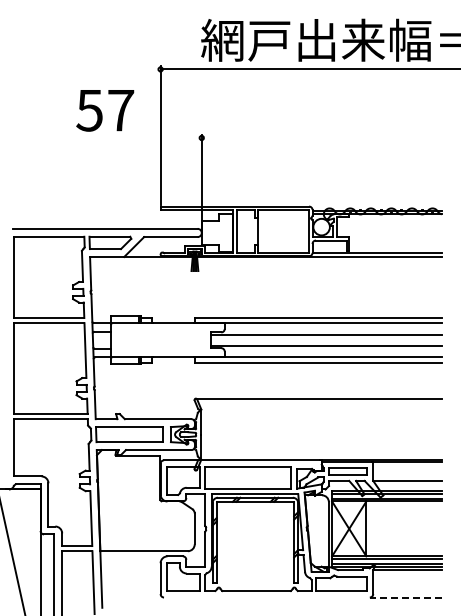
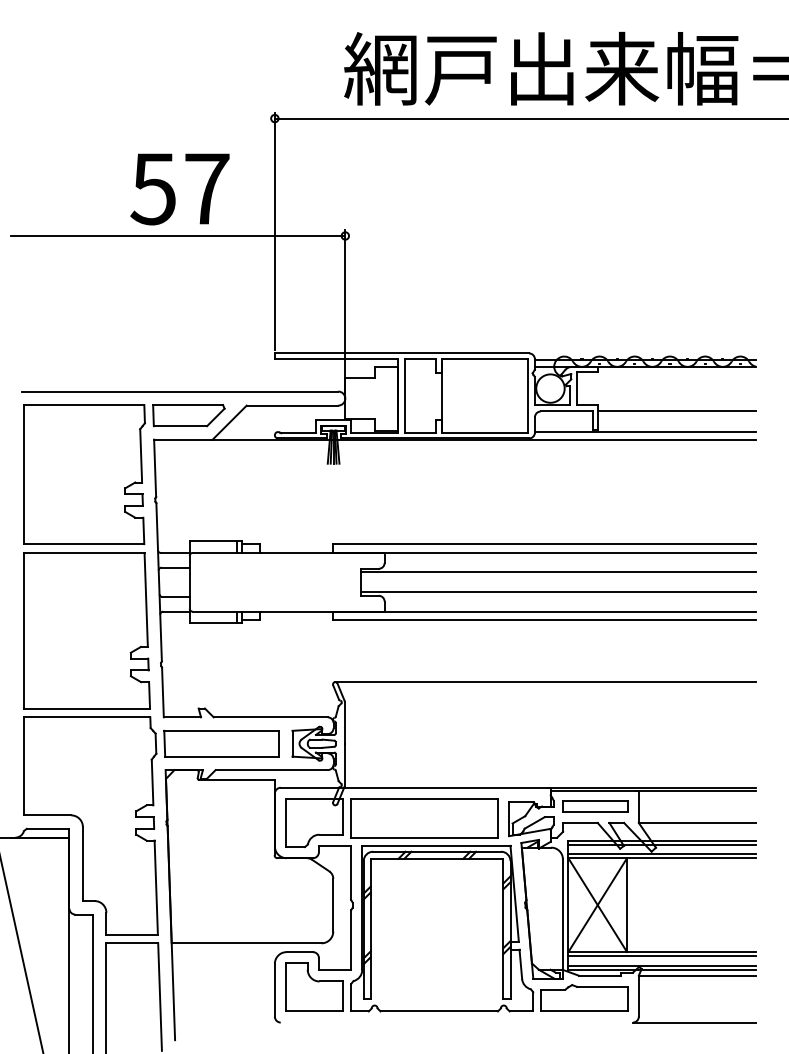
line: (103, 137) -> (177, 235), added
line: (395, 240) -> (676, 411), added
line: (405, 597) -> (694, 1022), dashed -> solid

